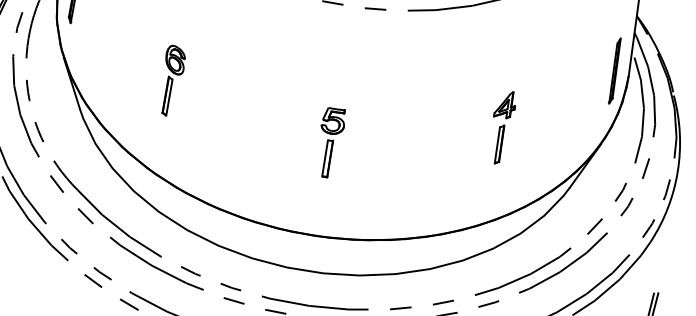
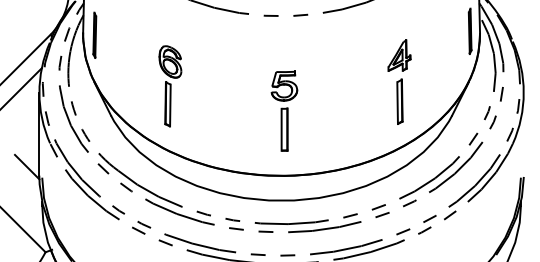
part: (172, 81) -> (170, 86), size x1.67
part: (502, 126) -> (399, 81), size x1.67
part: (330, 141) -> (284, 110), size x1.67

